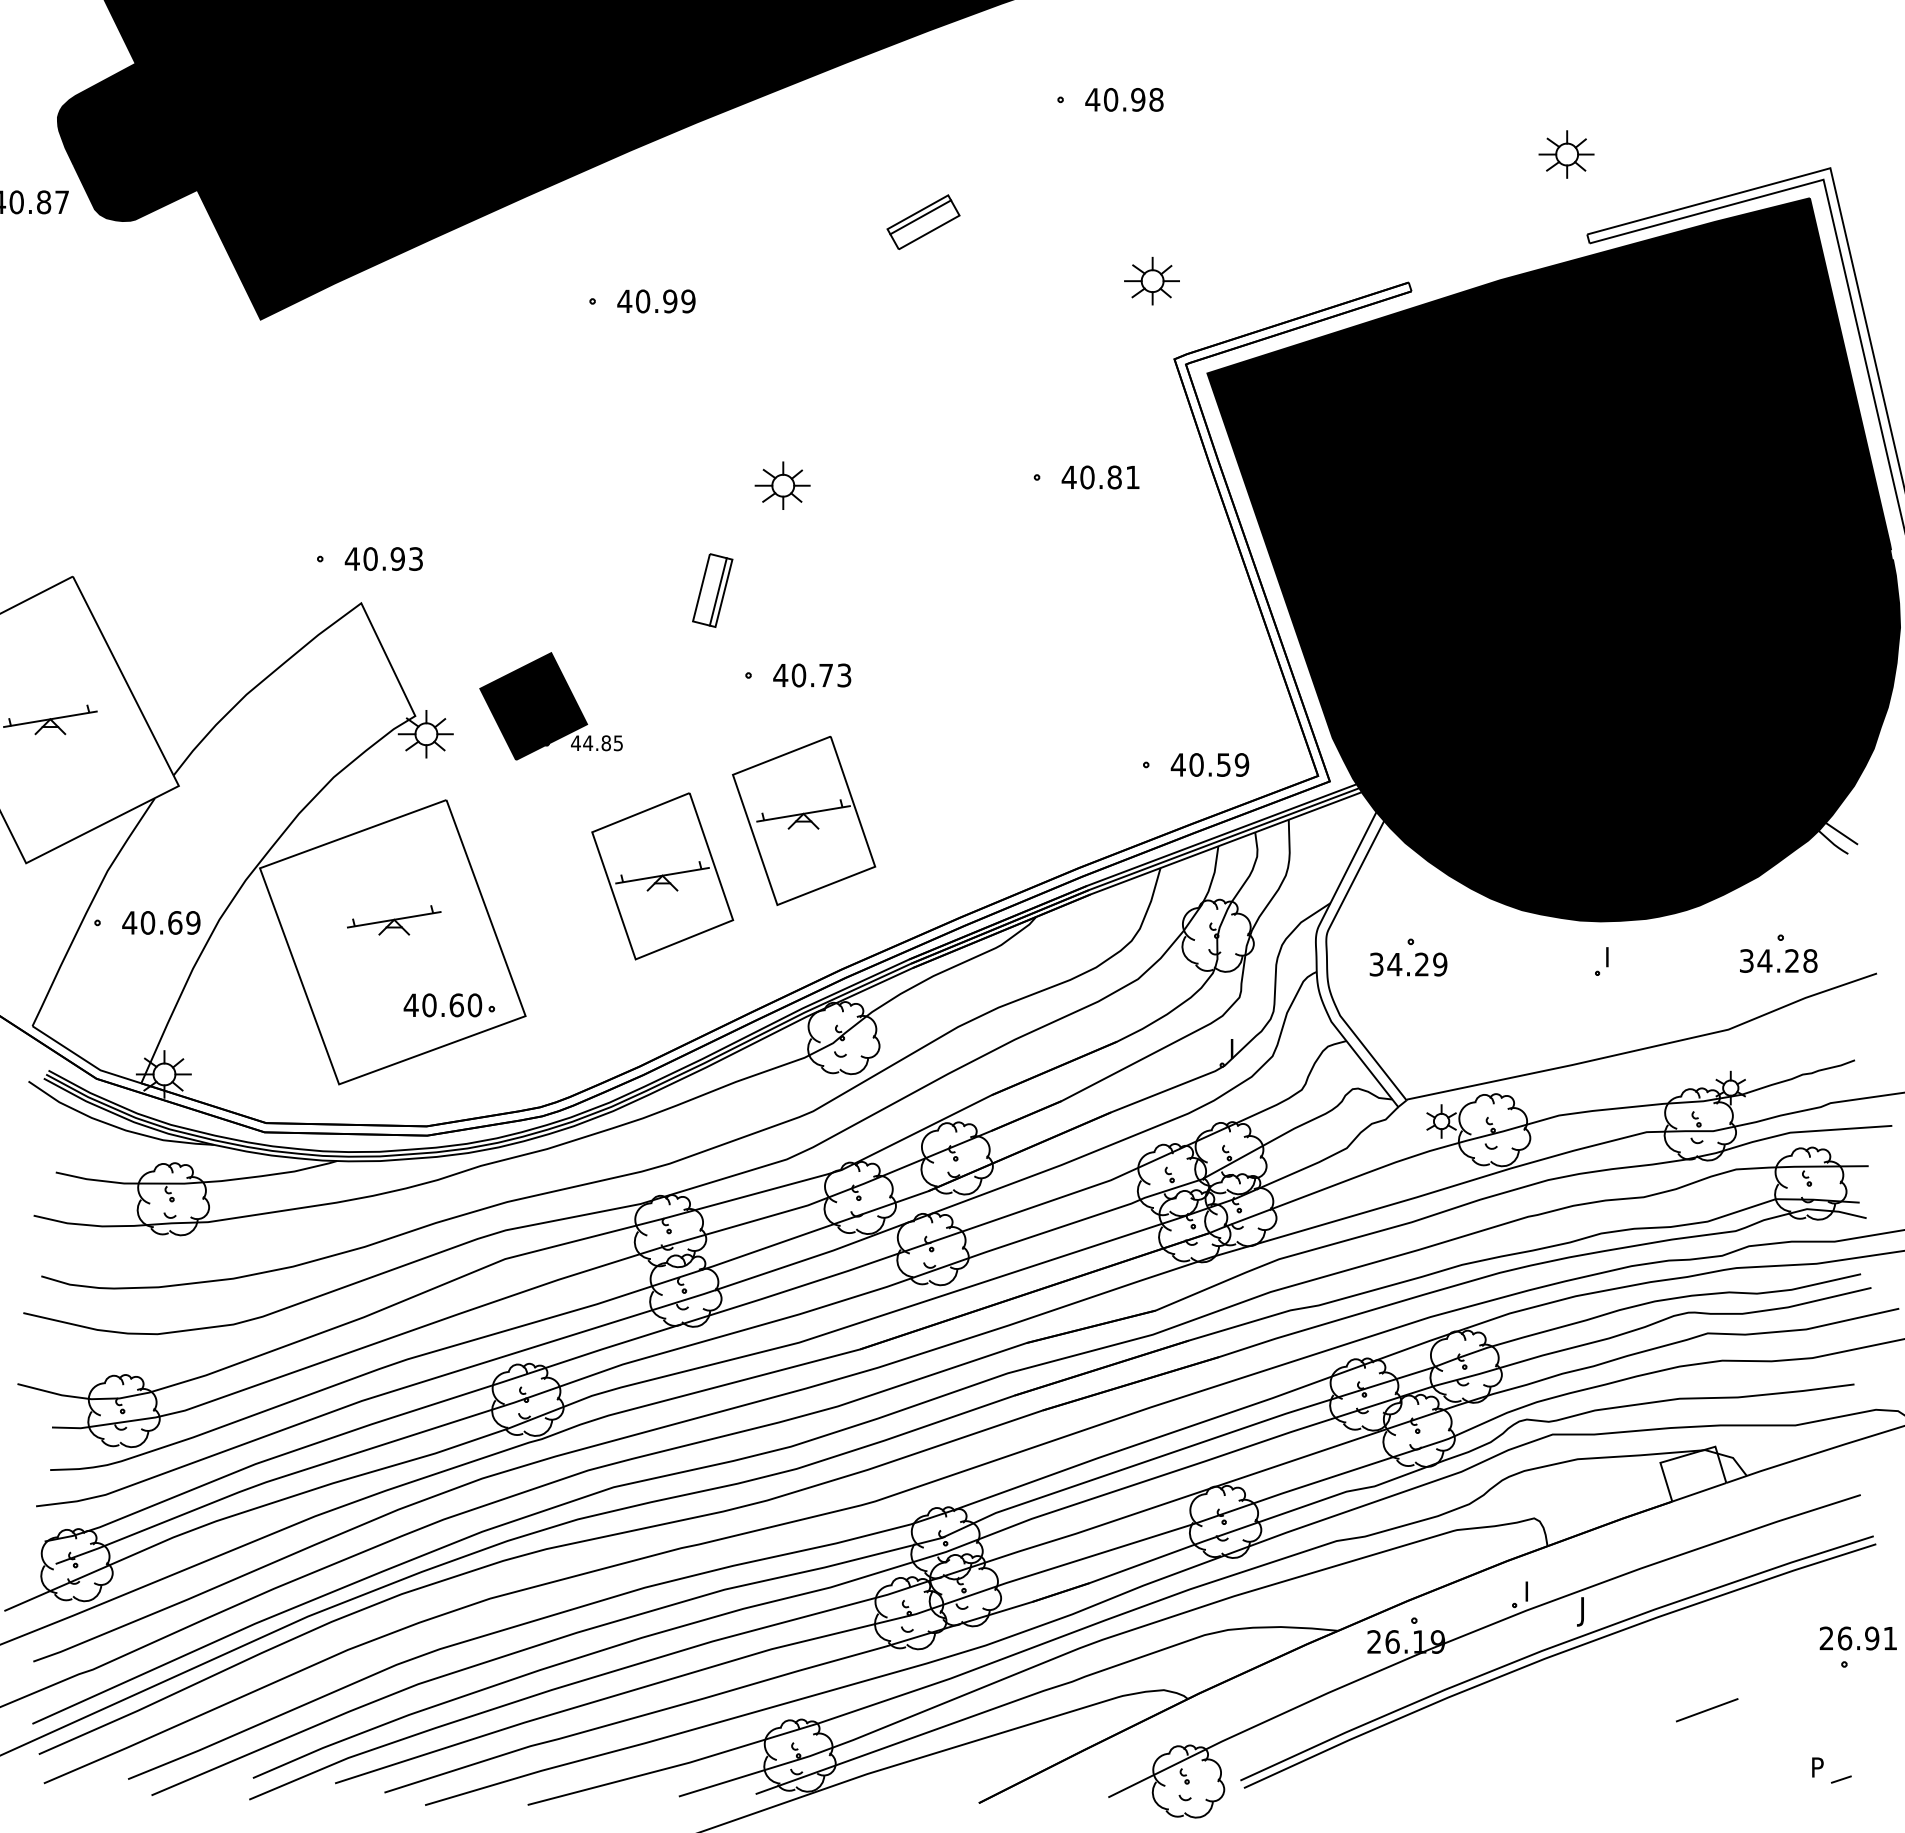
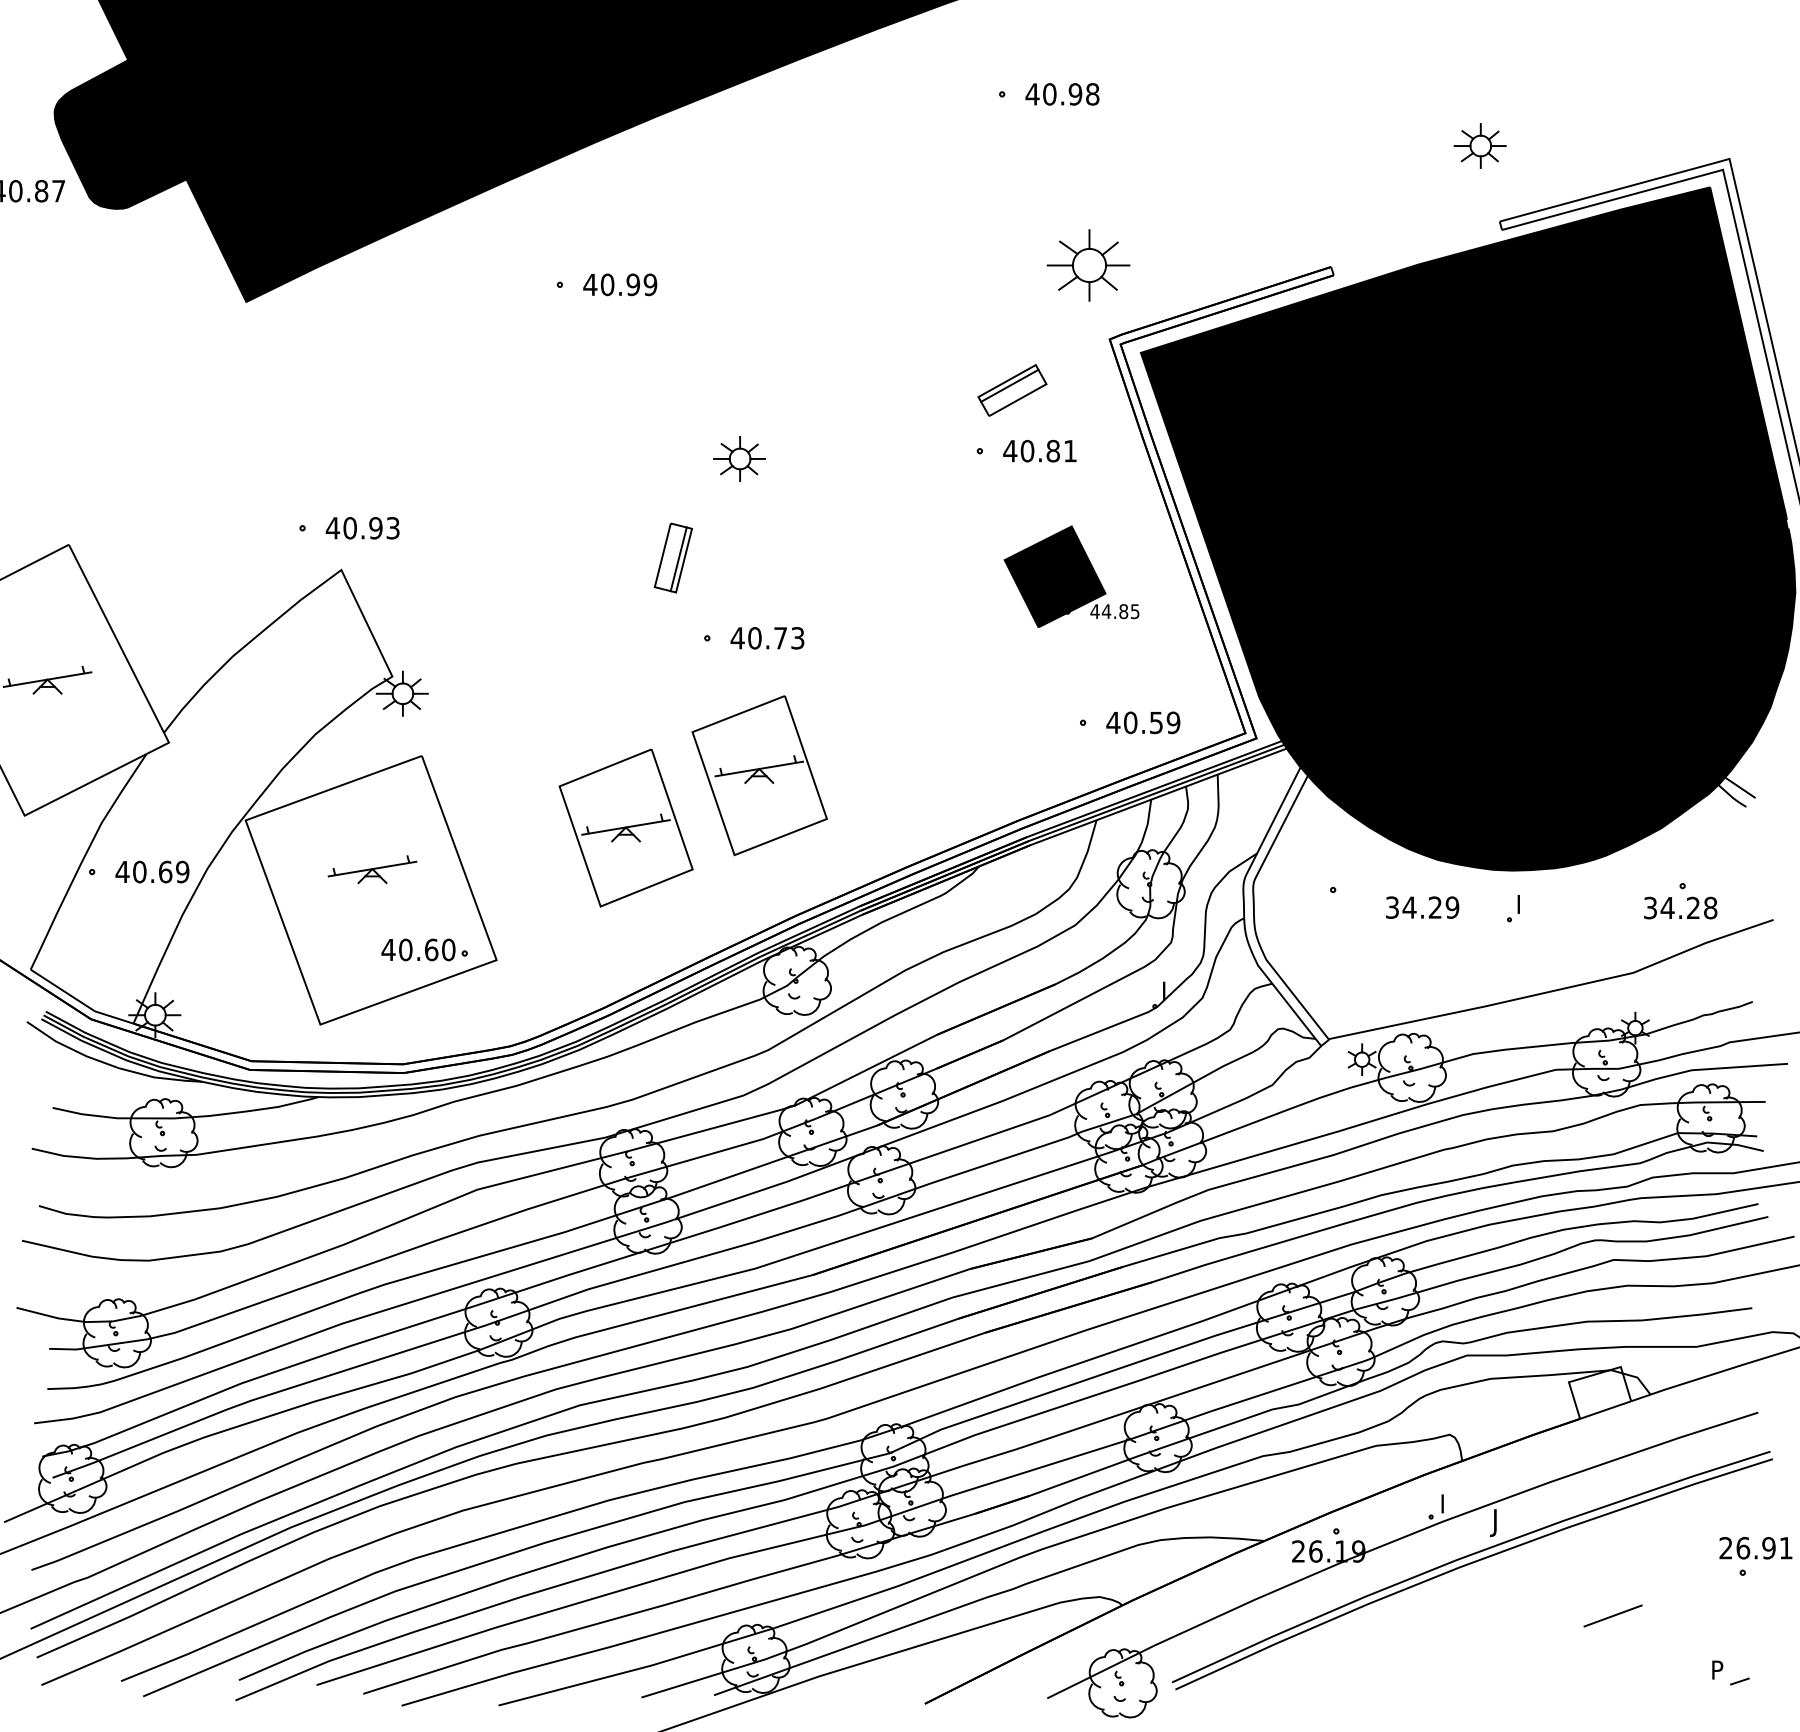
part: (923, 221) -> (1012, 389), moved
part: (1151, 281) -> (1088, 265), size x1.6
part: (550, 706) -> (1071, 576), moved
text: (1408, 964) -> (1422, 907), moved

